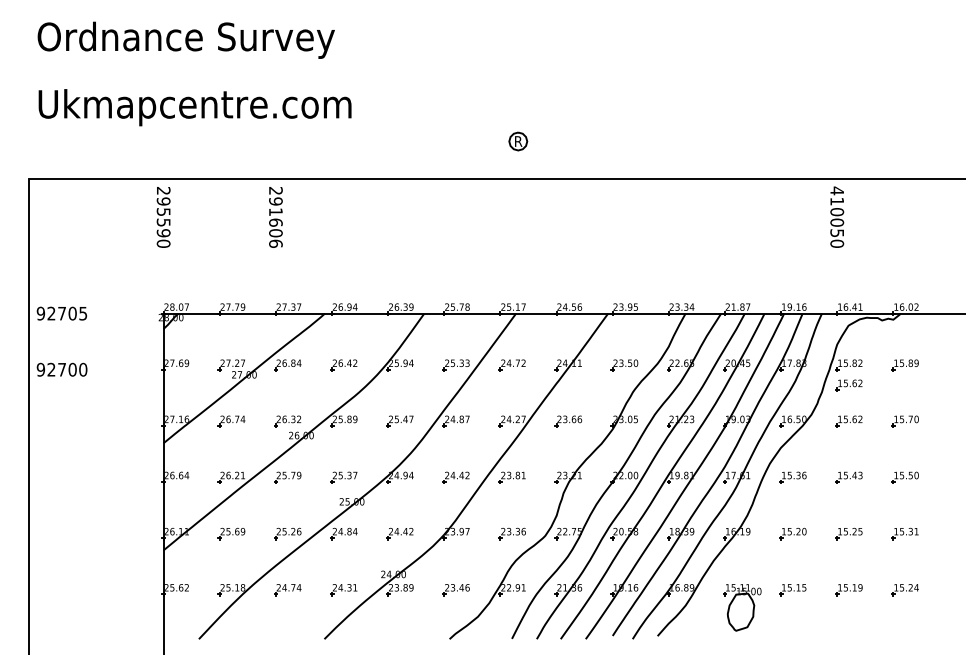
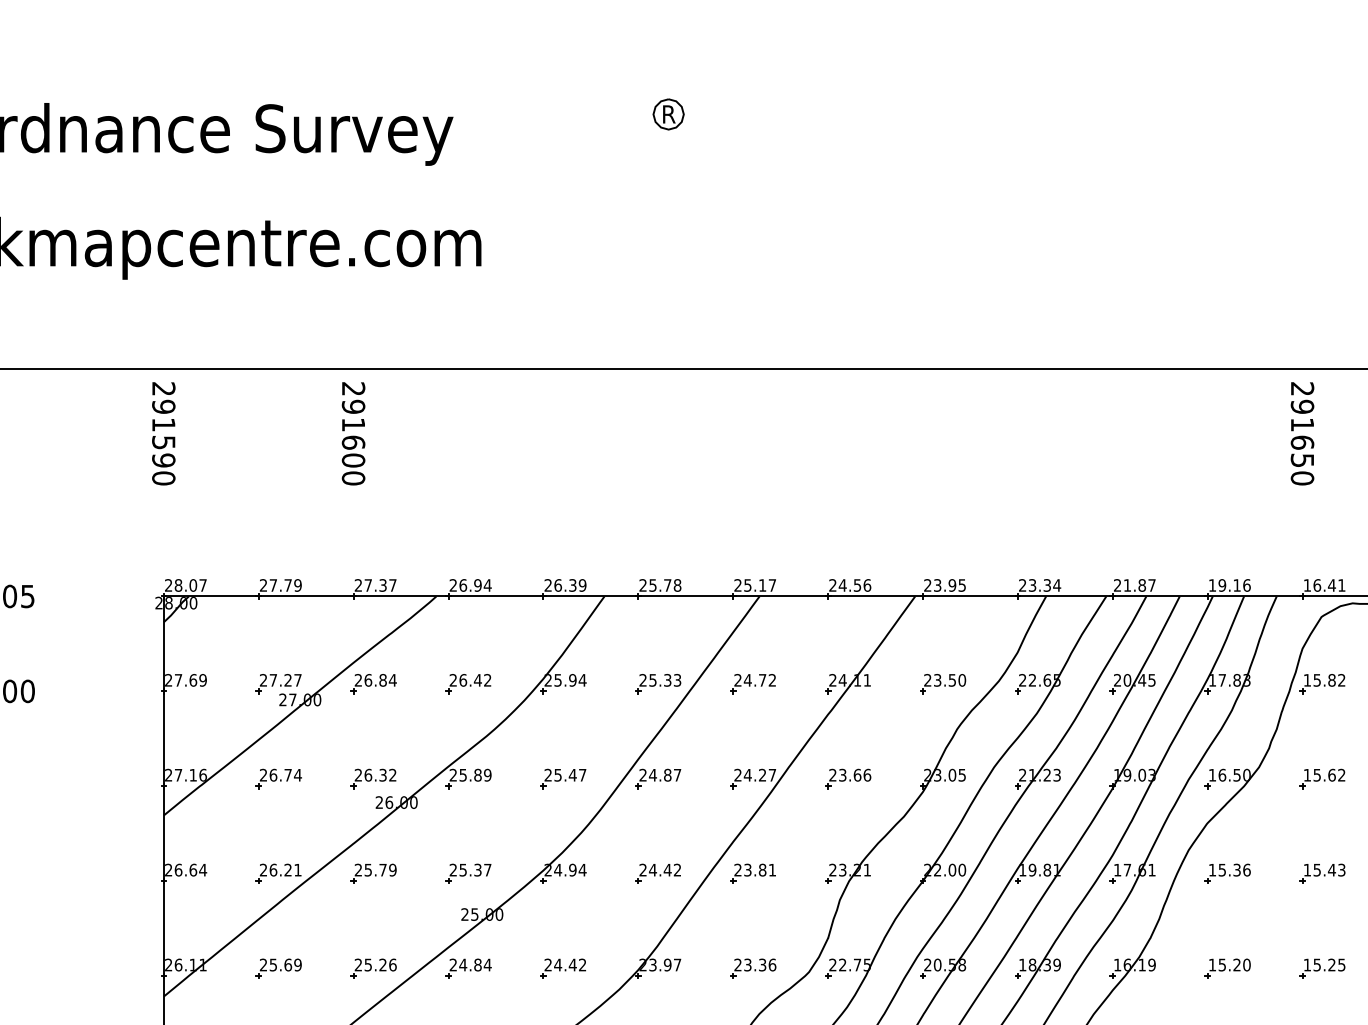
part: (518, 141) -> (669, 114), moved
text: (837, 206) -> (1302, 415), 410050 -> 291650
text: (163, 211) -> (163, 423), 295590 -> 291590
text: (275, 243) -> (352, 477), 291606 -> 291600
part: (848, 385) -> (1321, 717), removed

